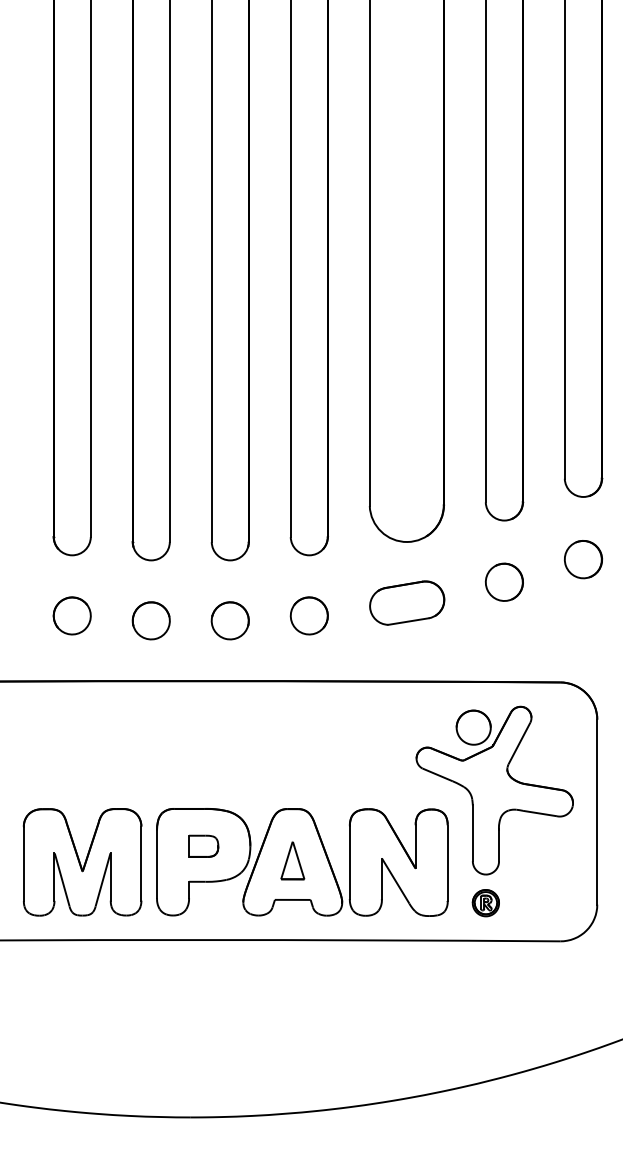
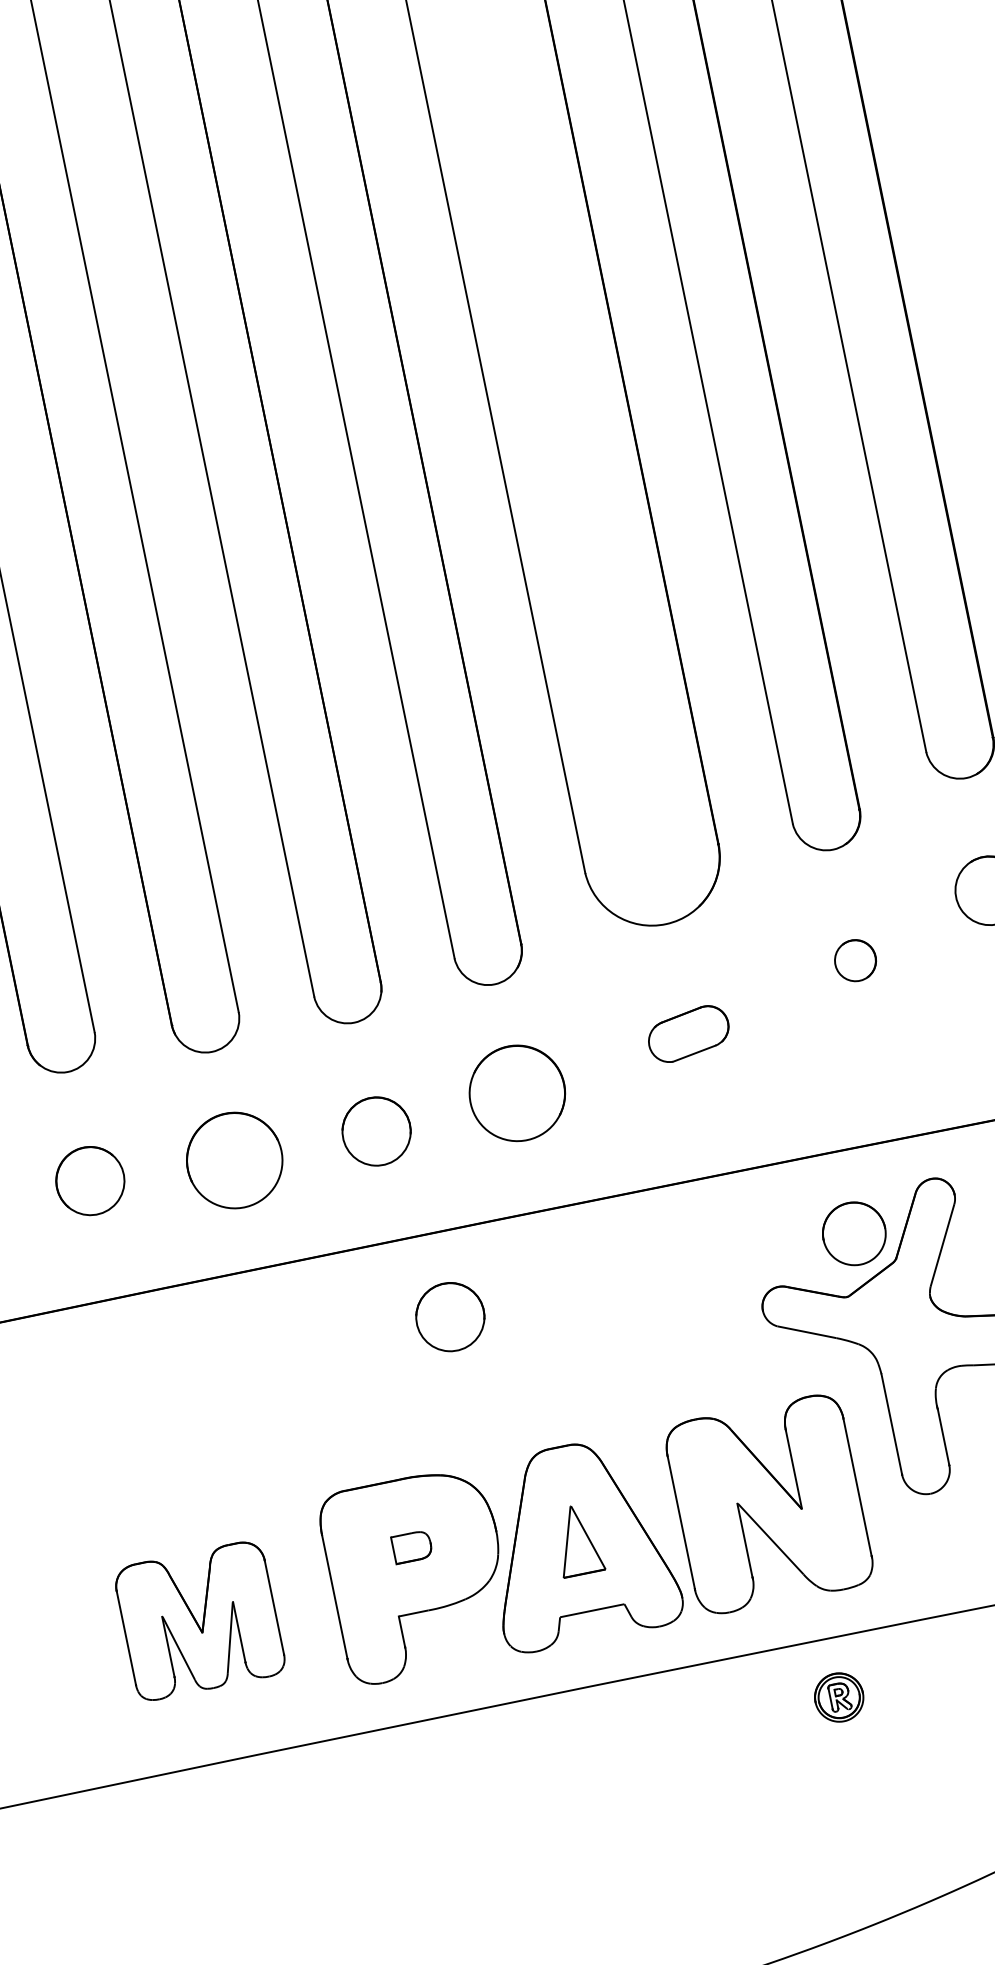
part: (503, 581) -> (853, 959), size x0.6
part: (407, 602) -> (688, 1032), size x0.6
part: (308, 615) -> (515, 1092), size x1.4
part: (150, 620) -> (232, 1160), size x1.4
part: (248, 727) -> (448, 1316), added
part: (203, 845) -> (411, 1545), size x0.7
part: (82, 862) -> (199, 1621), size x0.7
part: (485, 903) -> (838, 1698), moved

